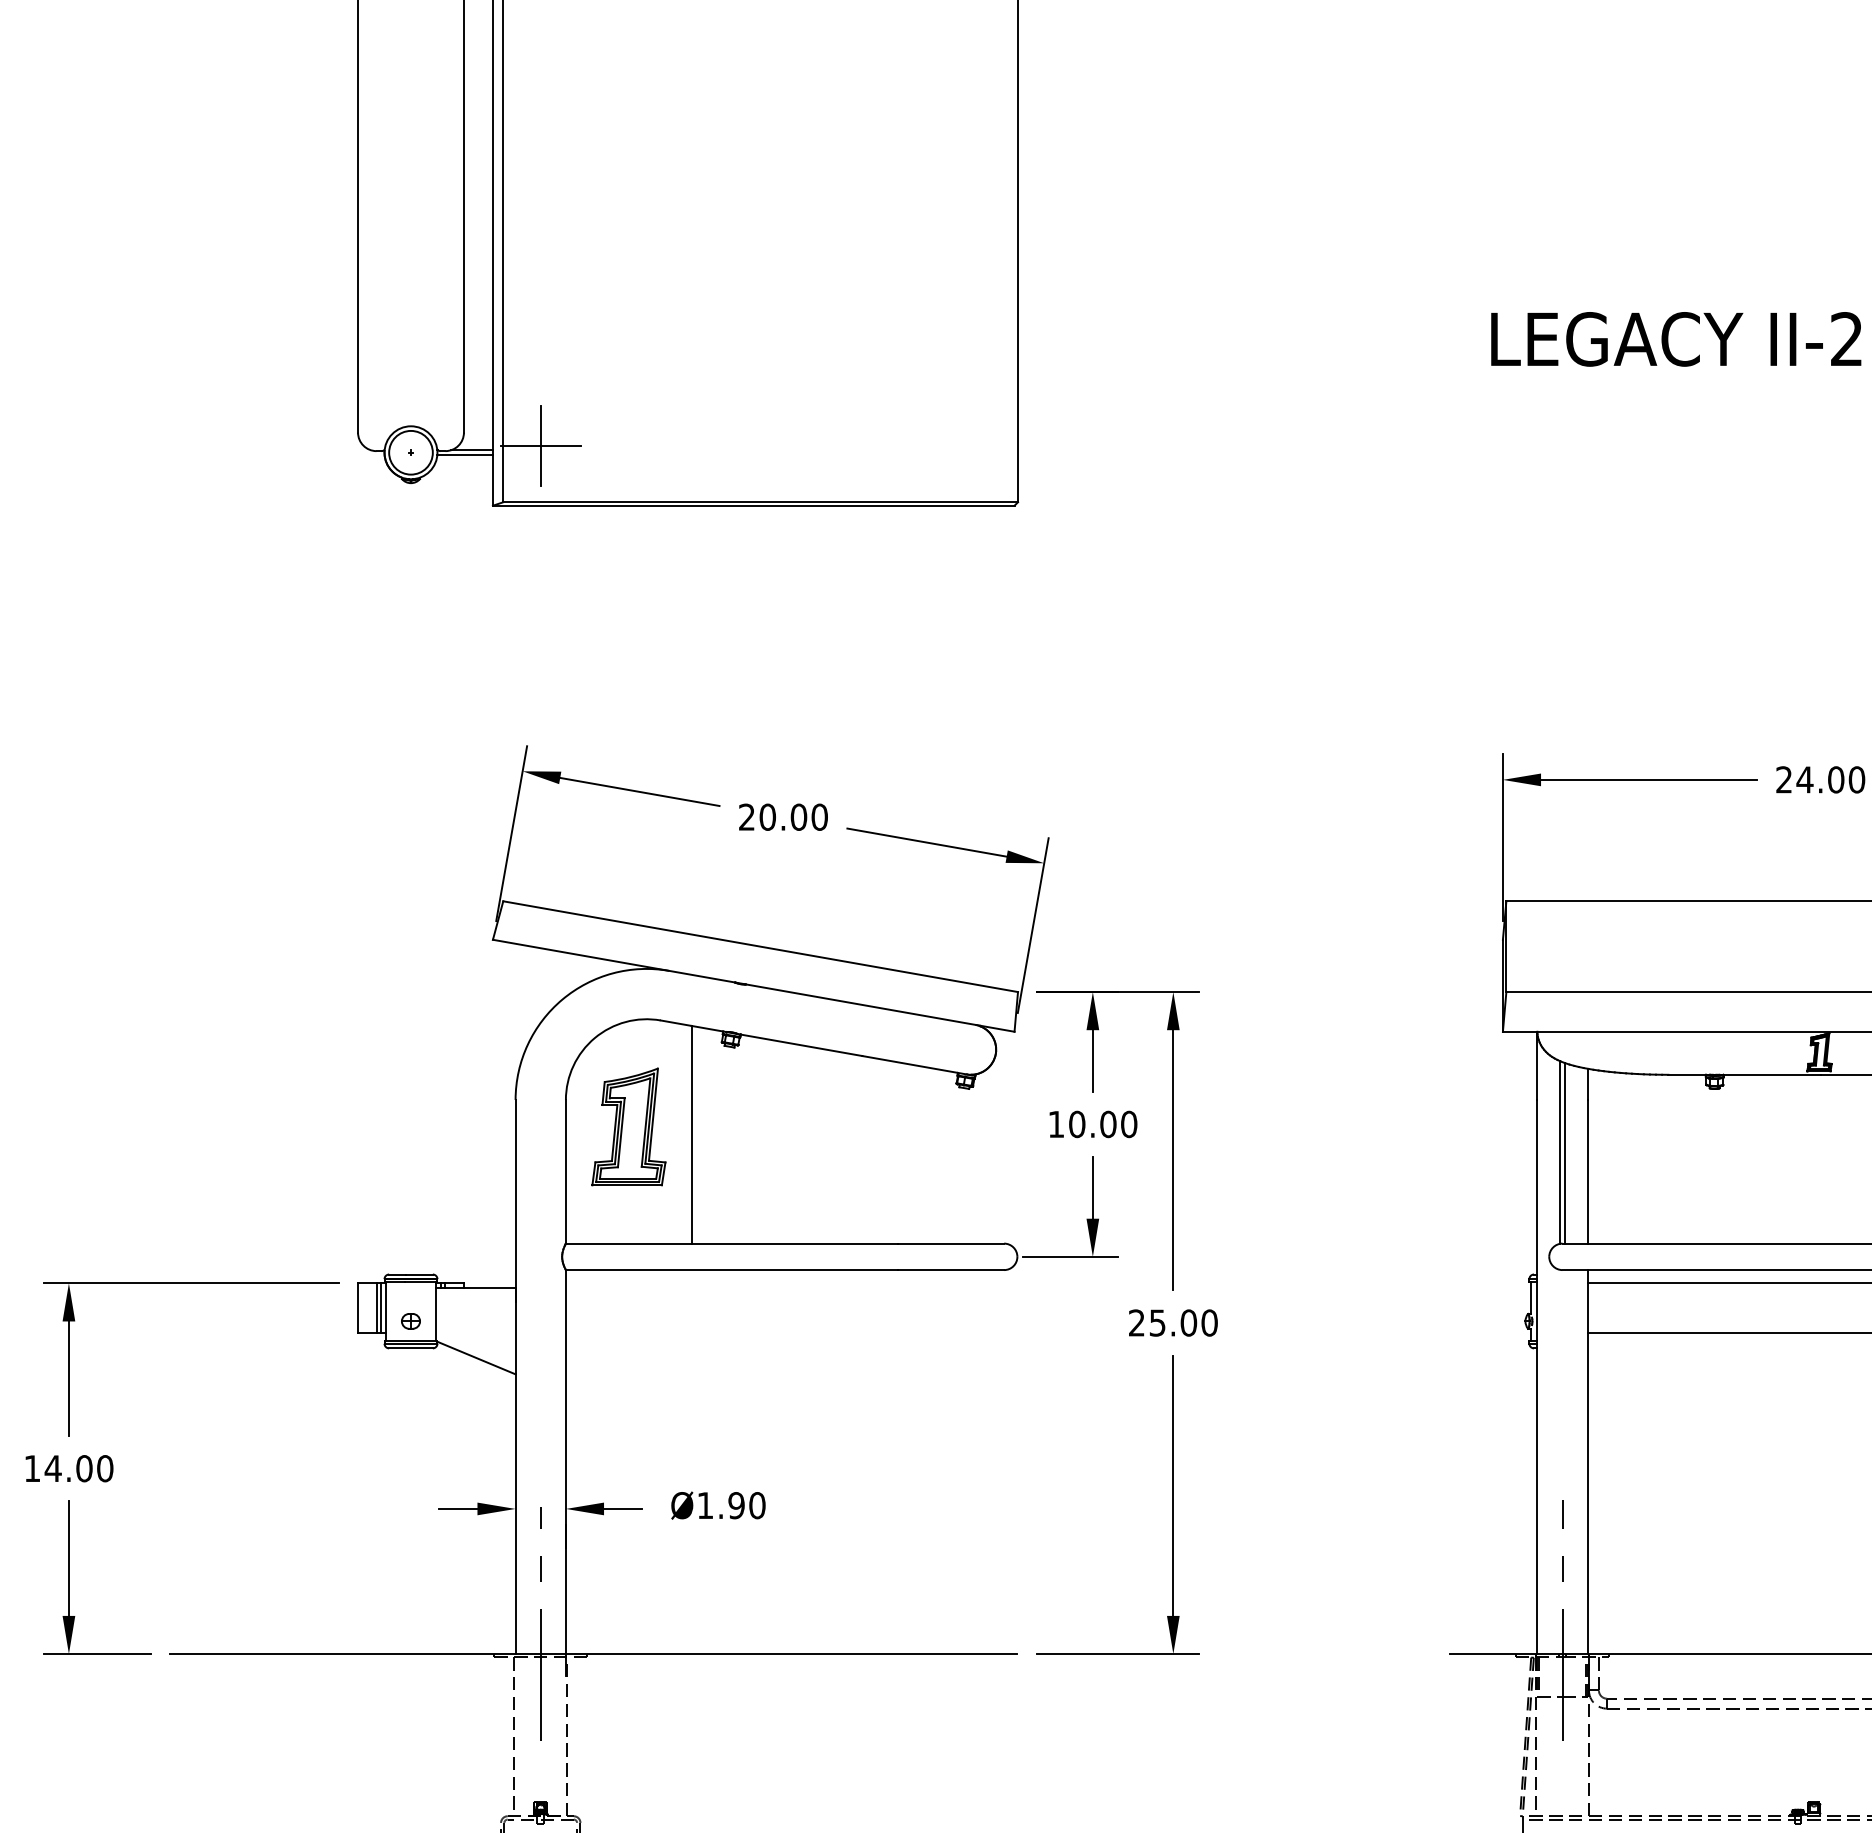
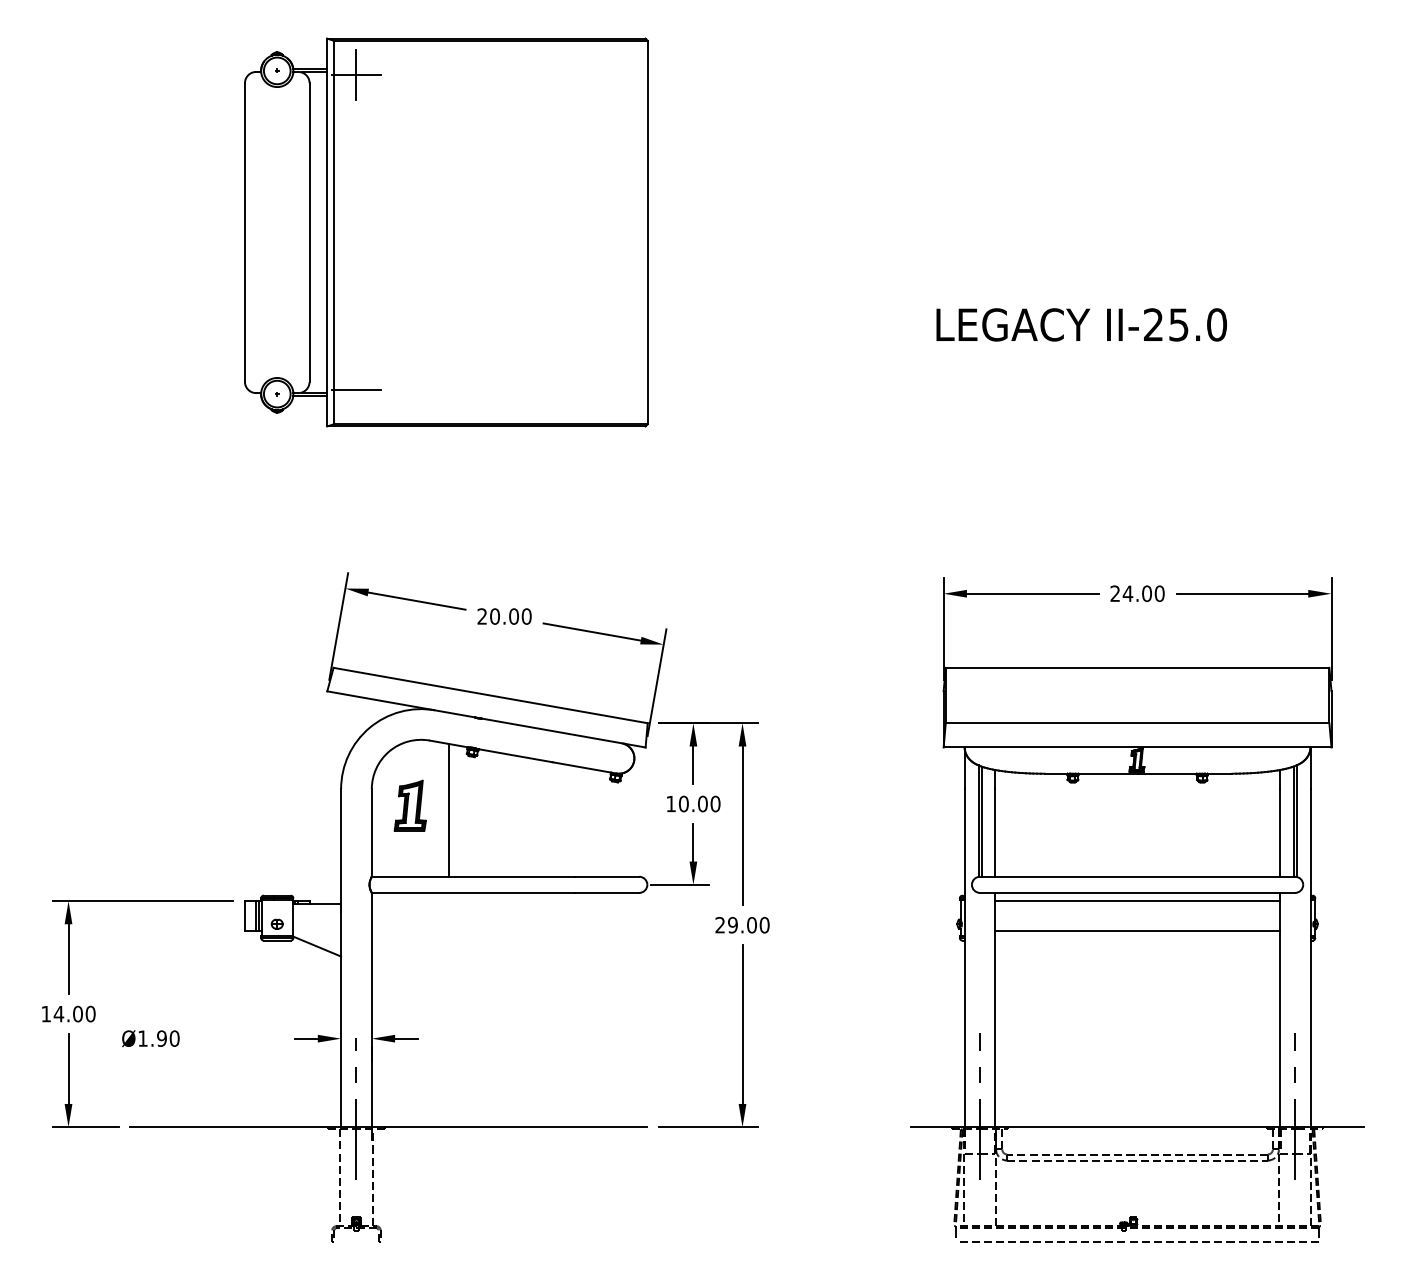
line: (540, 445) -> (356, 389), removed
part: (629, 1126) -> (410, 805), size x0.7
text: (1156, 1321) -> (732, 924), 25.00 -> 29.00
text: (717, 1505) -> (150, 1038), moved

